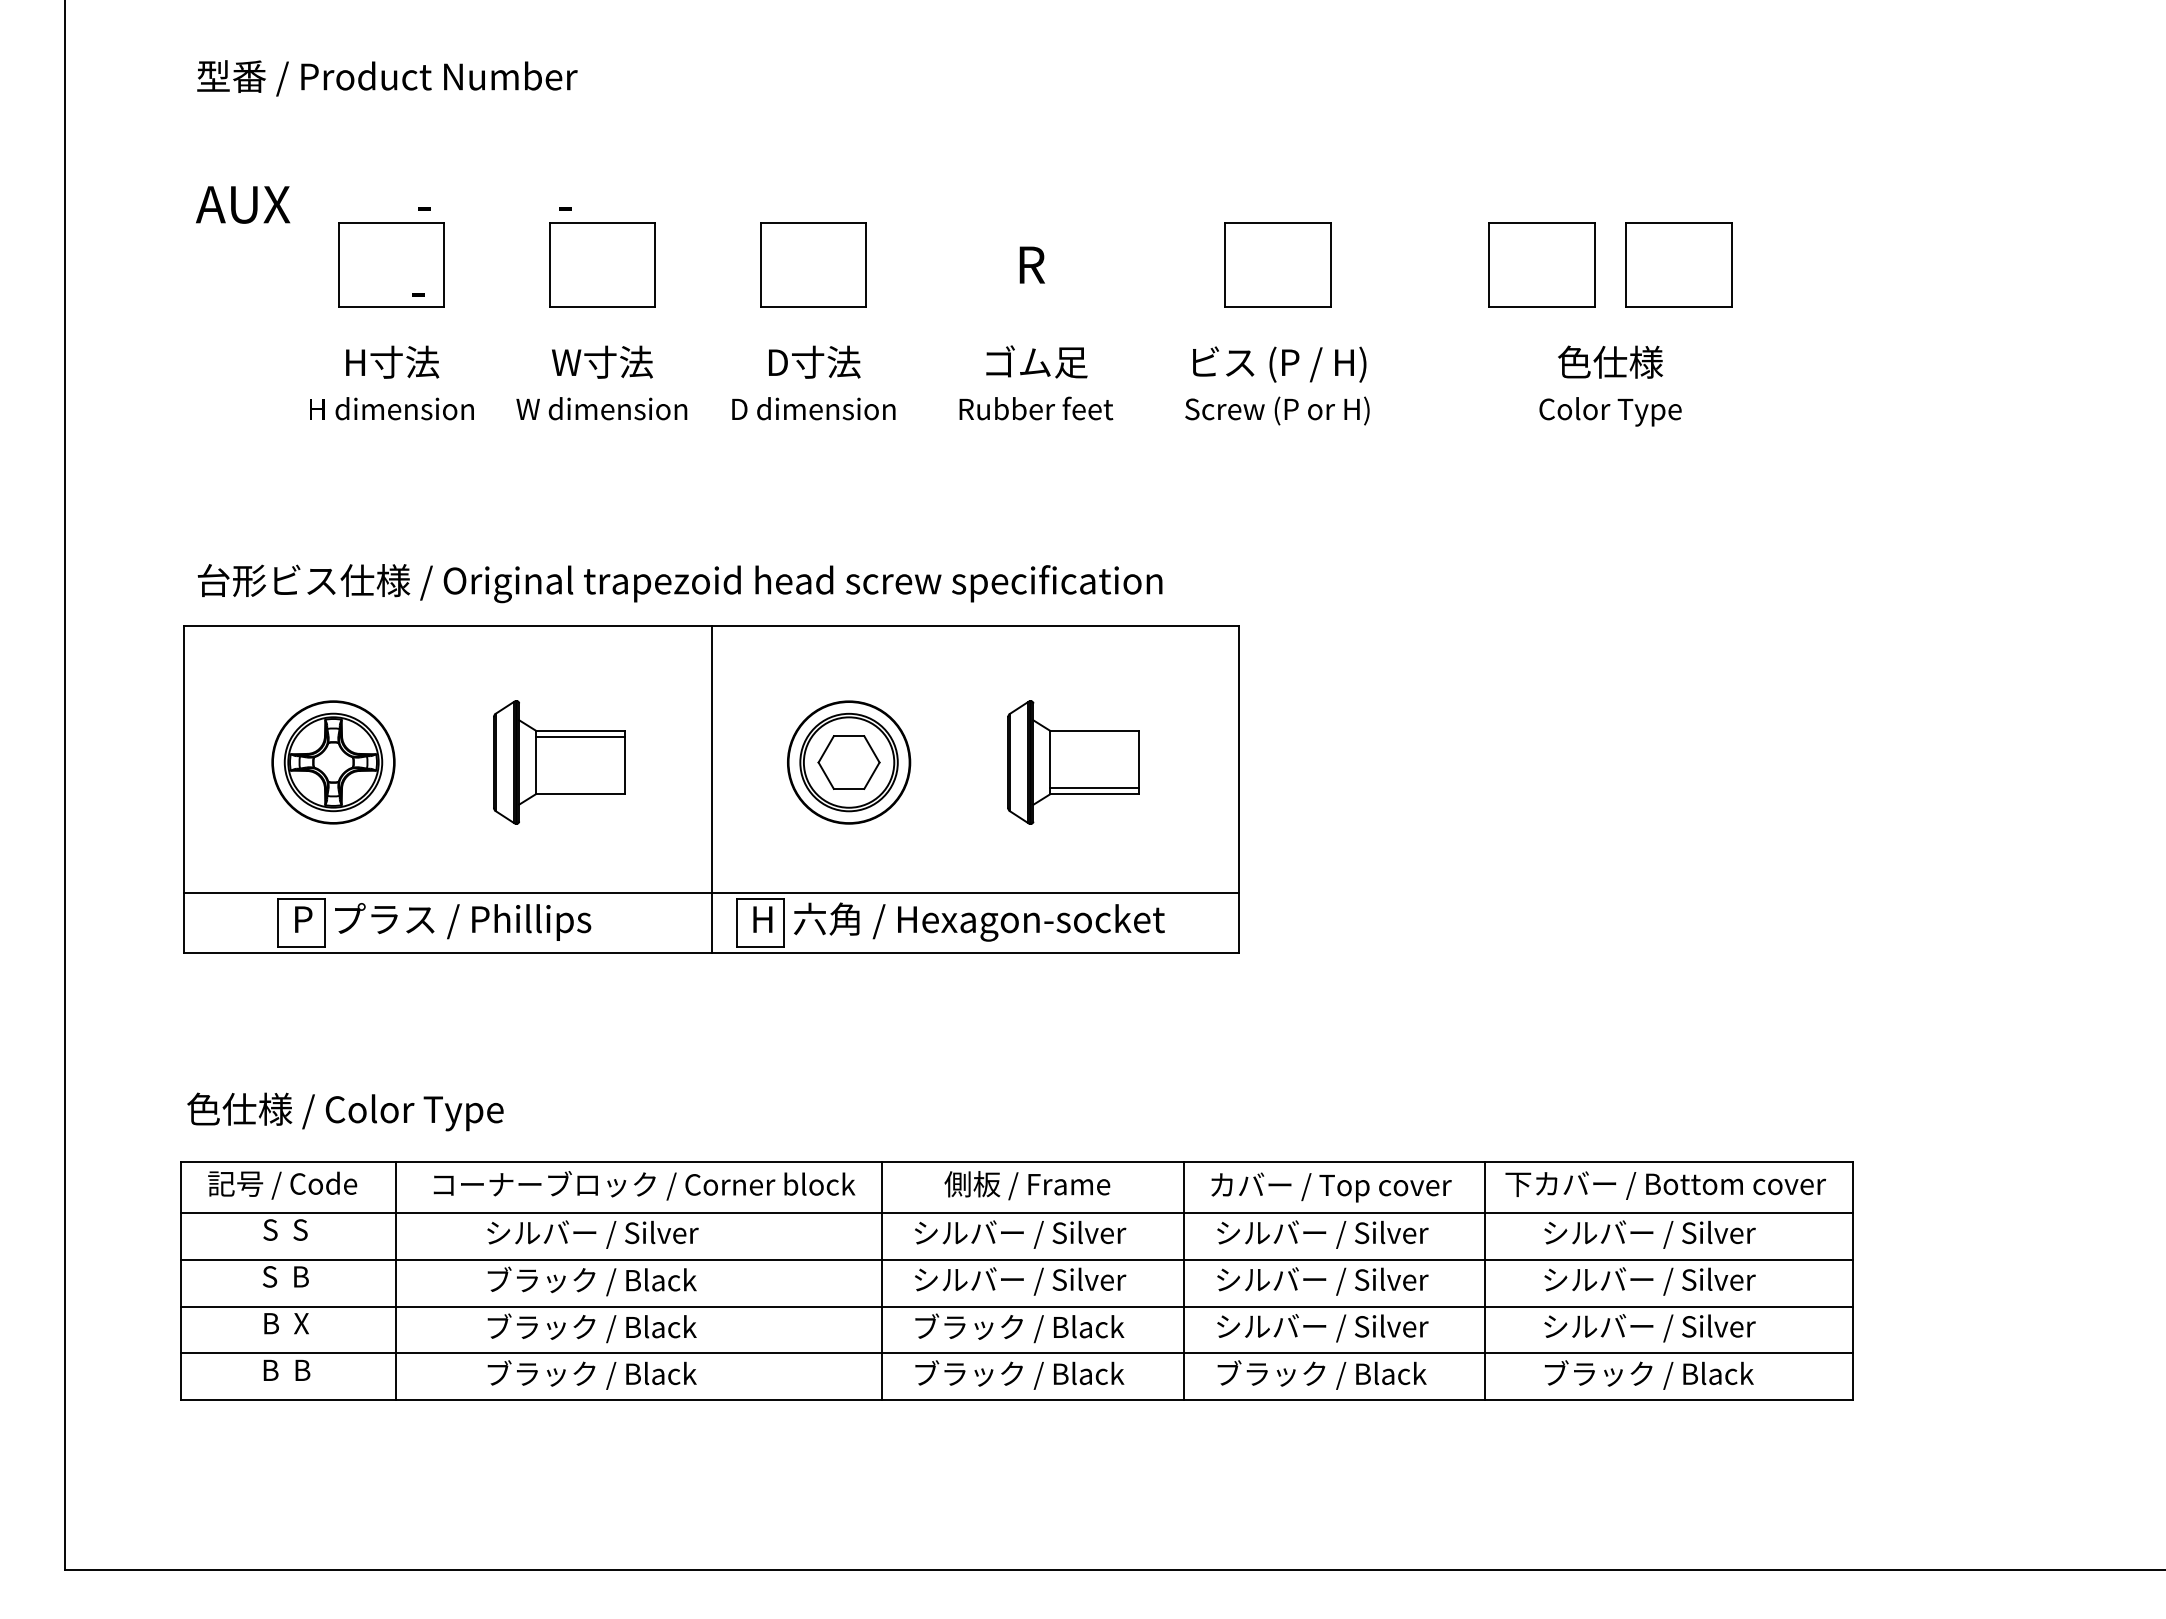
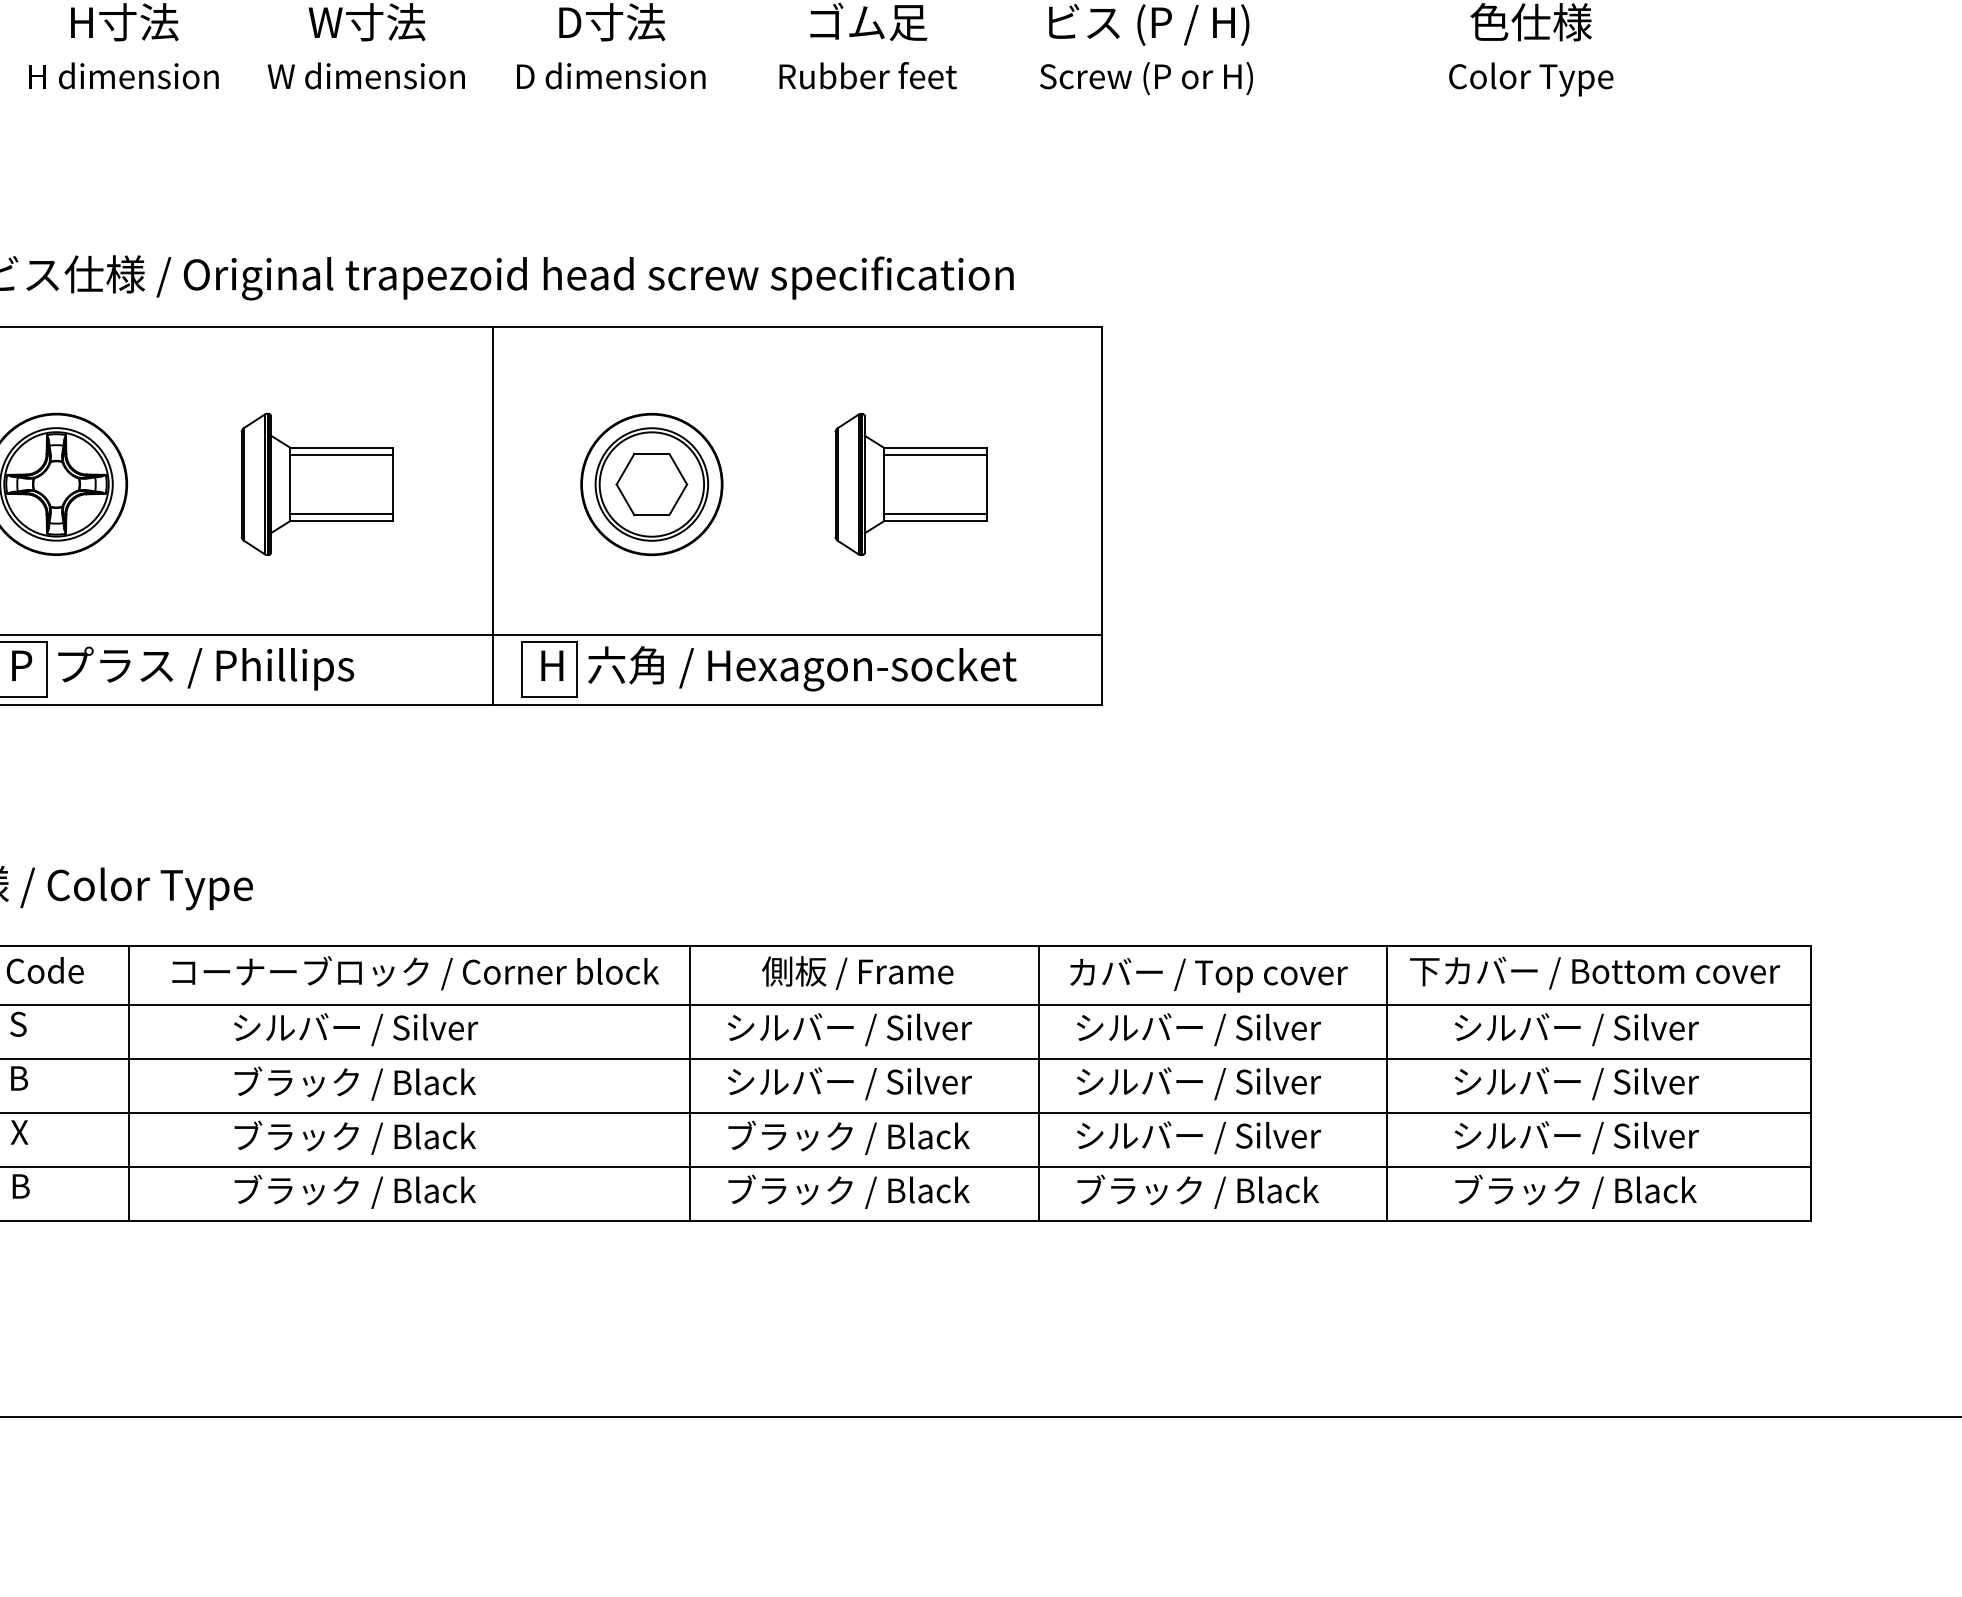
line: (1094, 737) -> (935, 455), added
line: (580, 787) -> (341, 513), added

